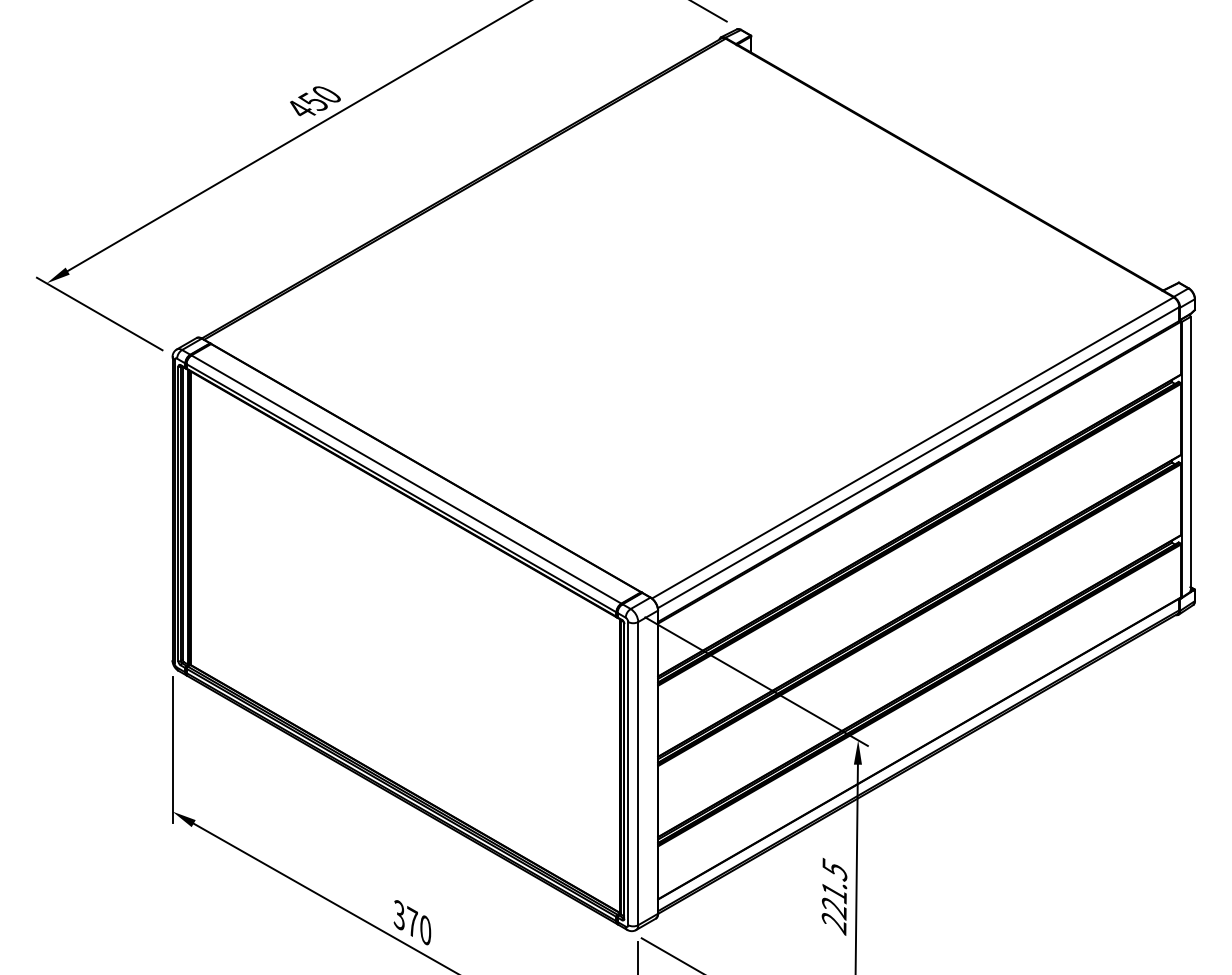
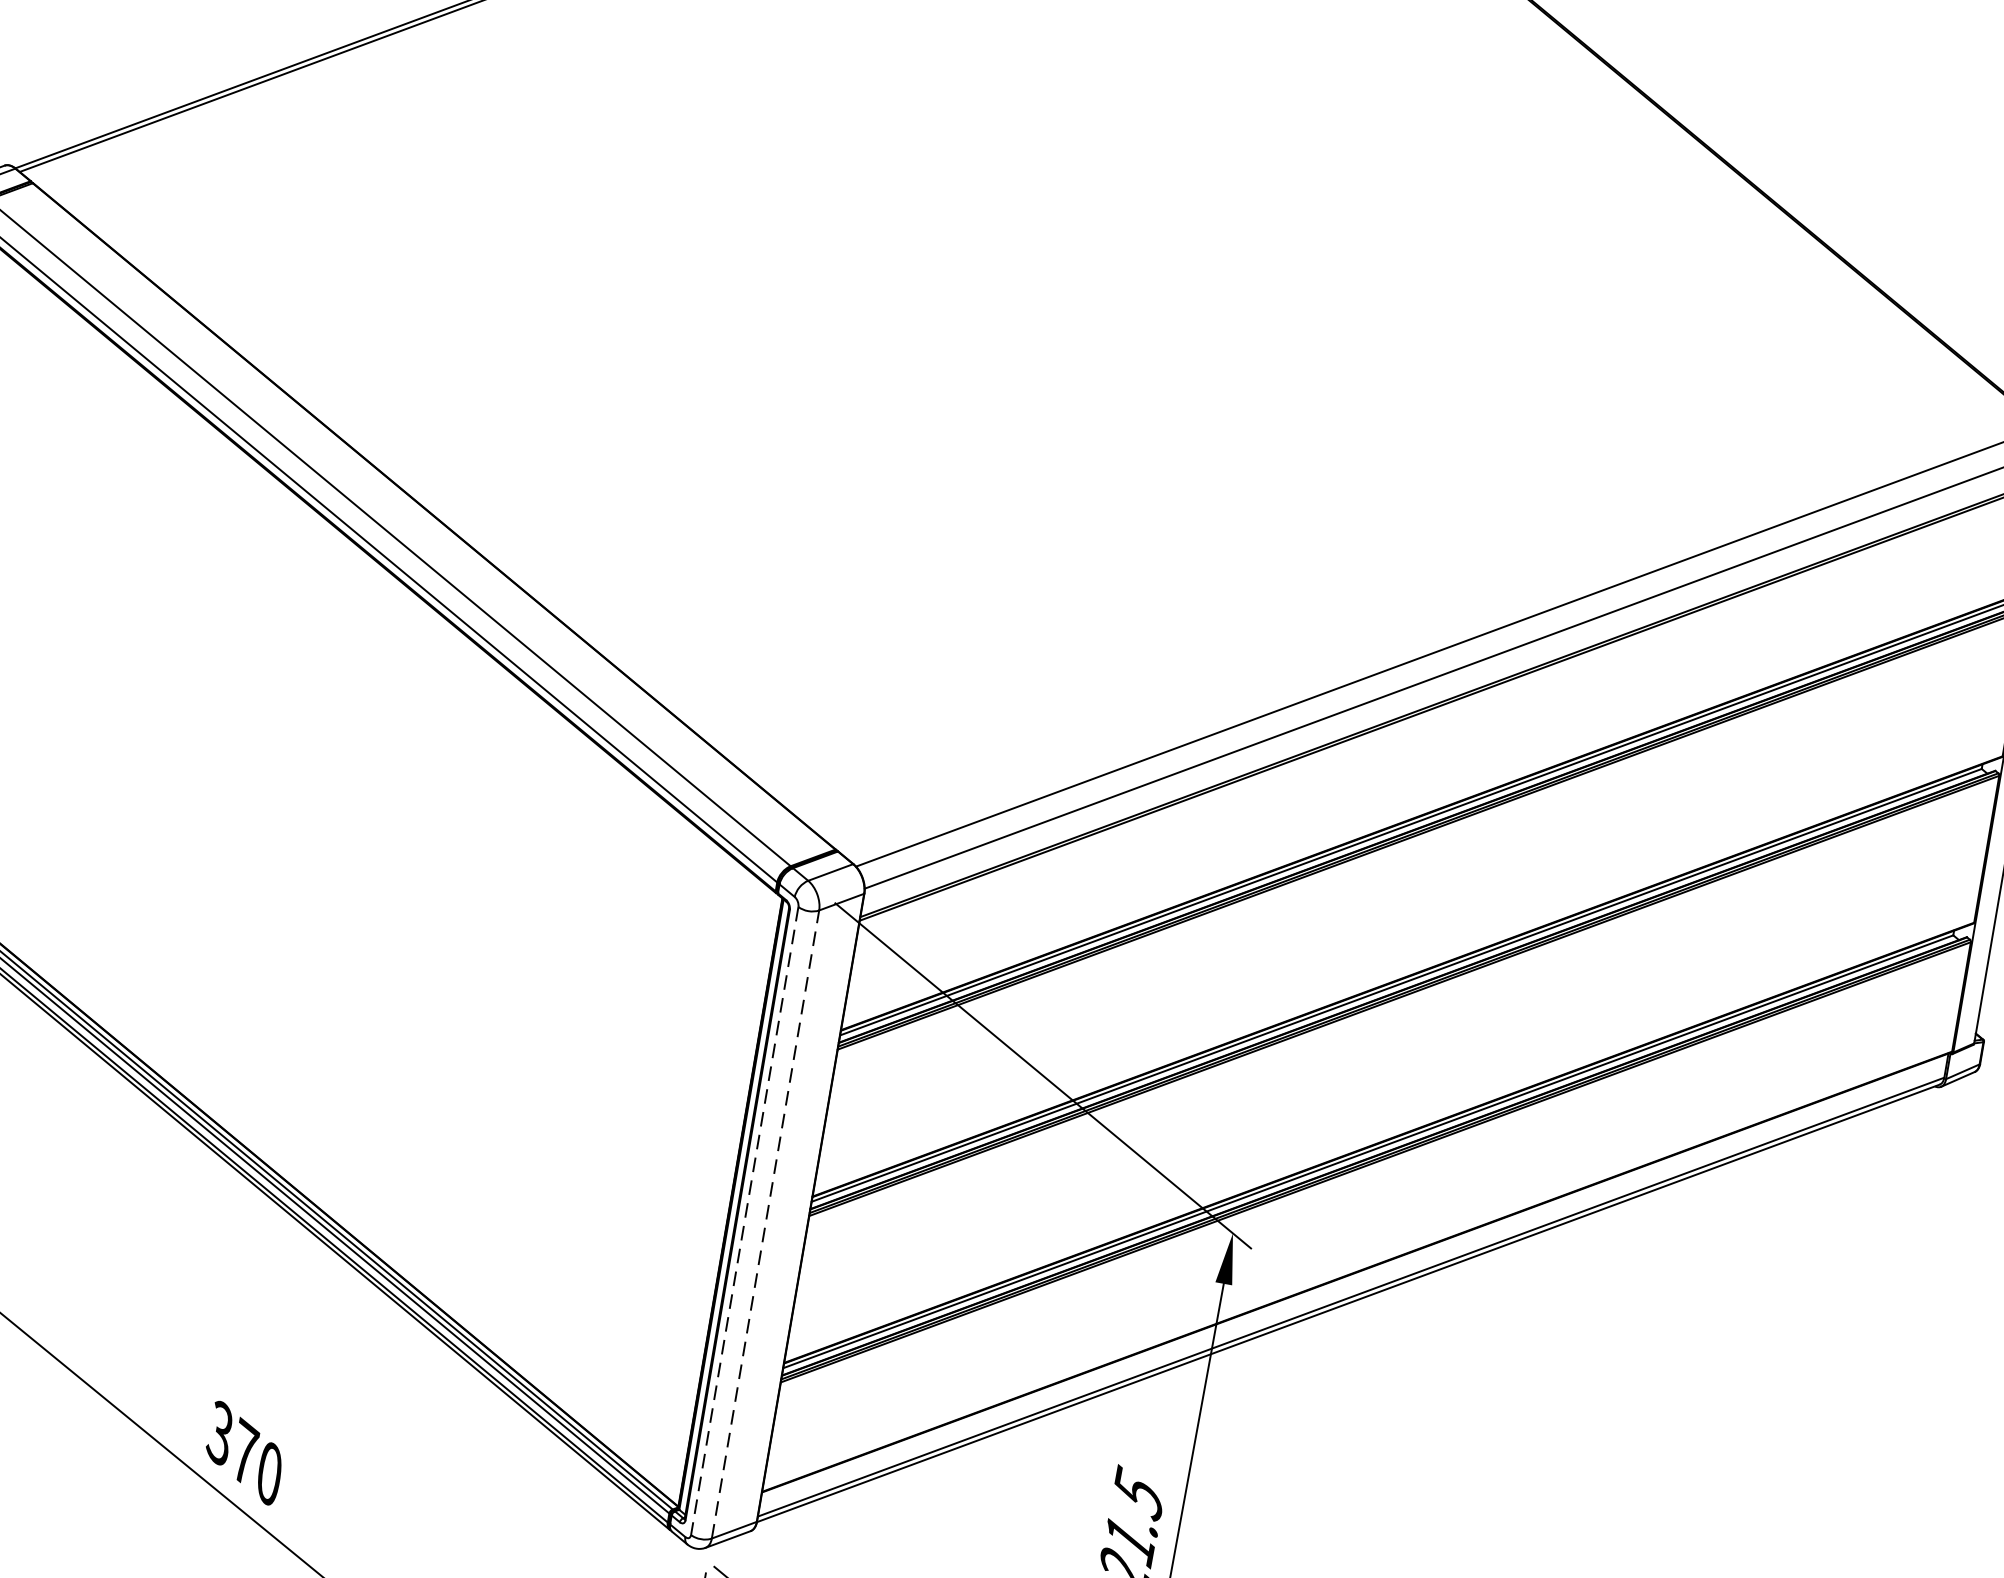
line: (628, 773) -> (745, 1220), solid -> dashed
line: (638, 773) -> (766, 1224), solid -> dashed

